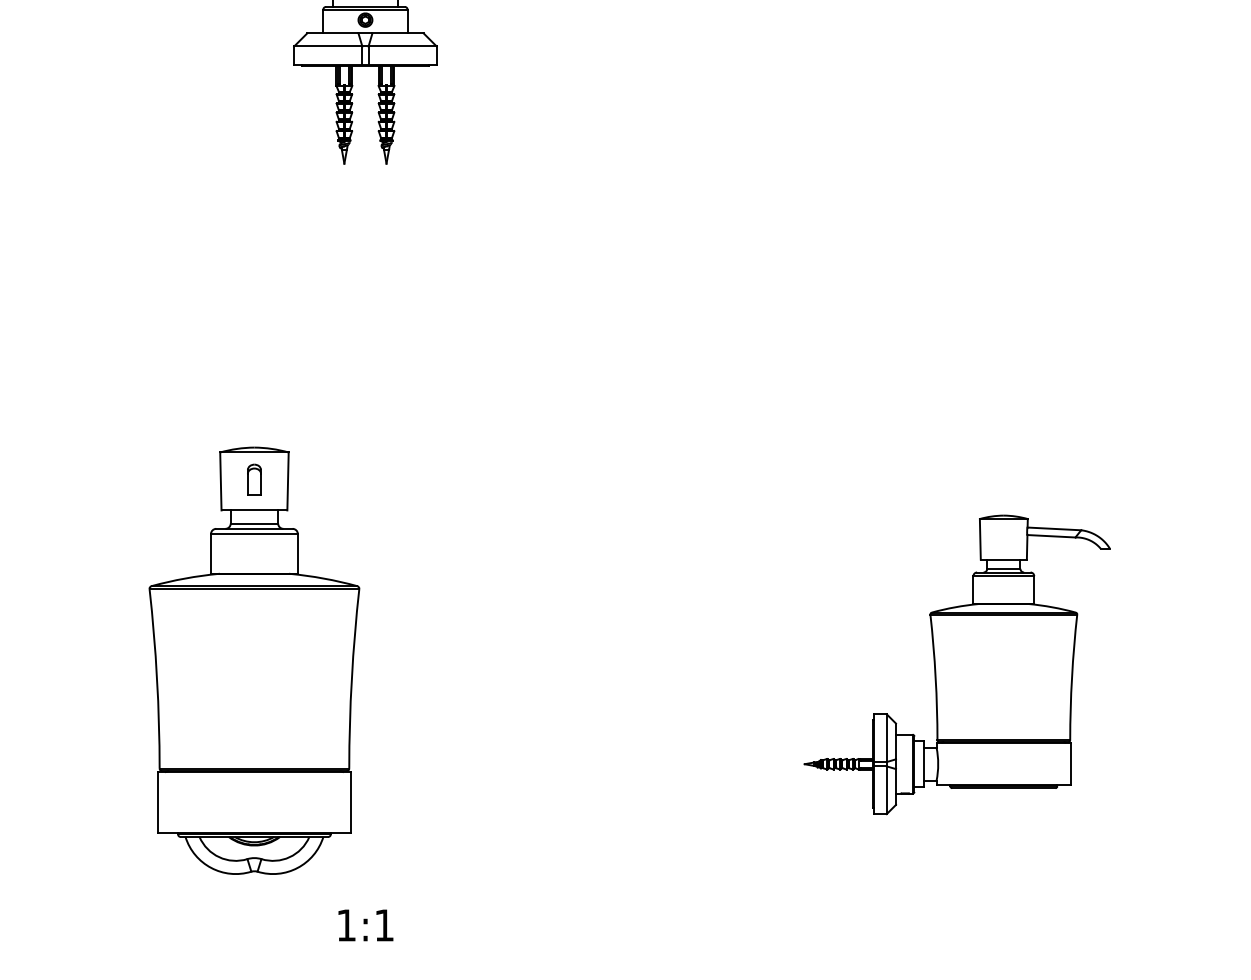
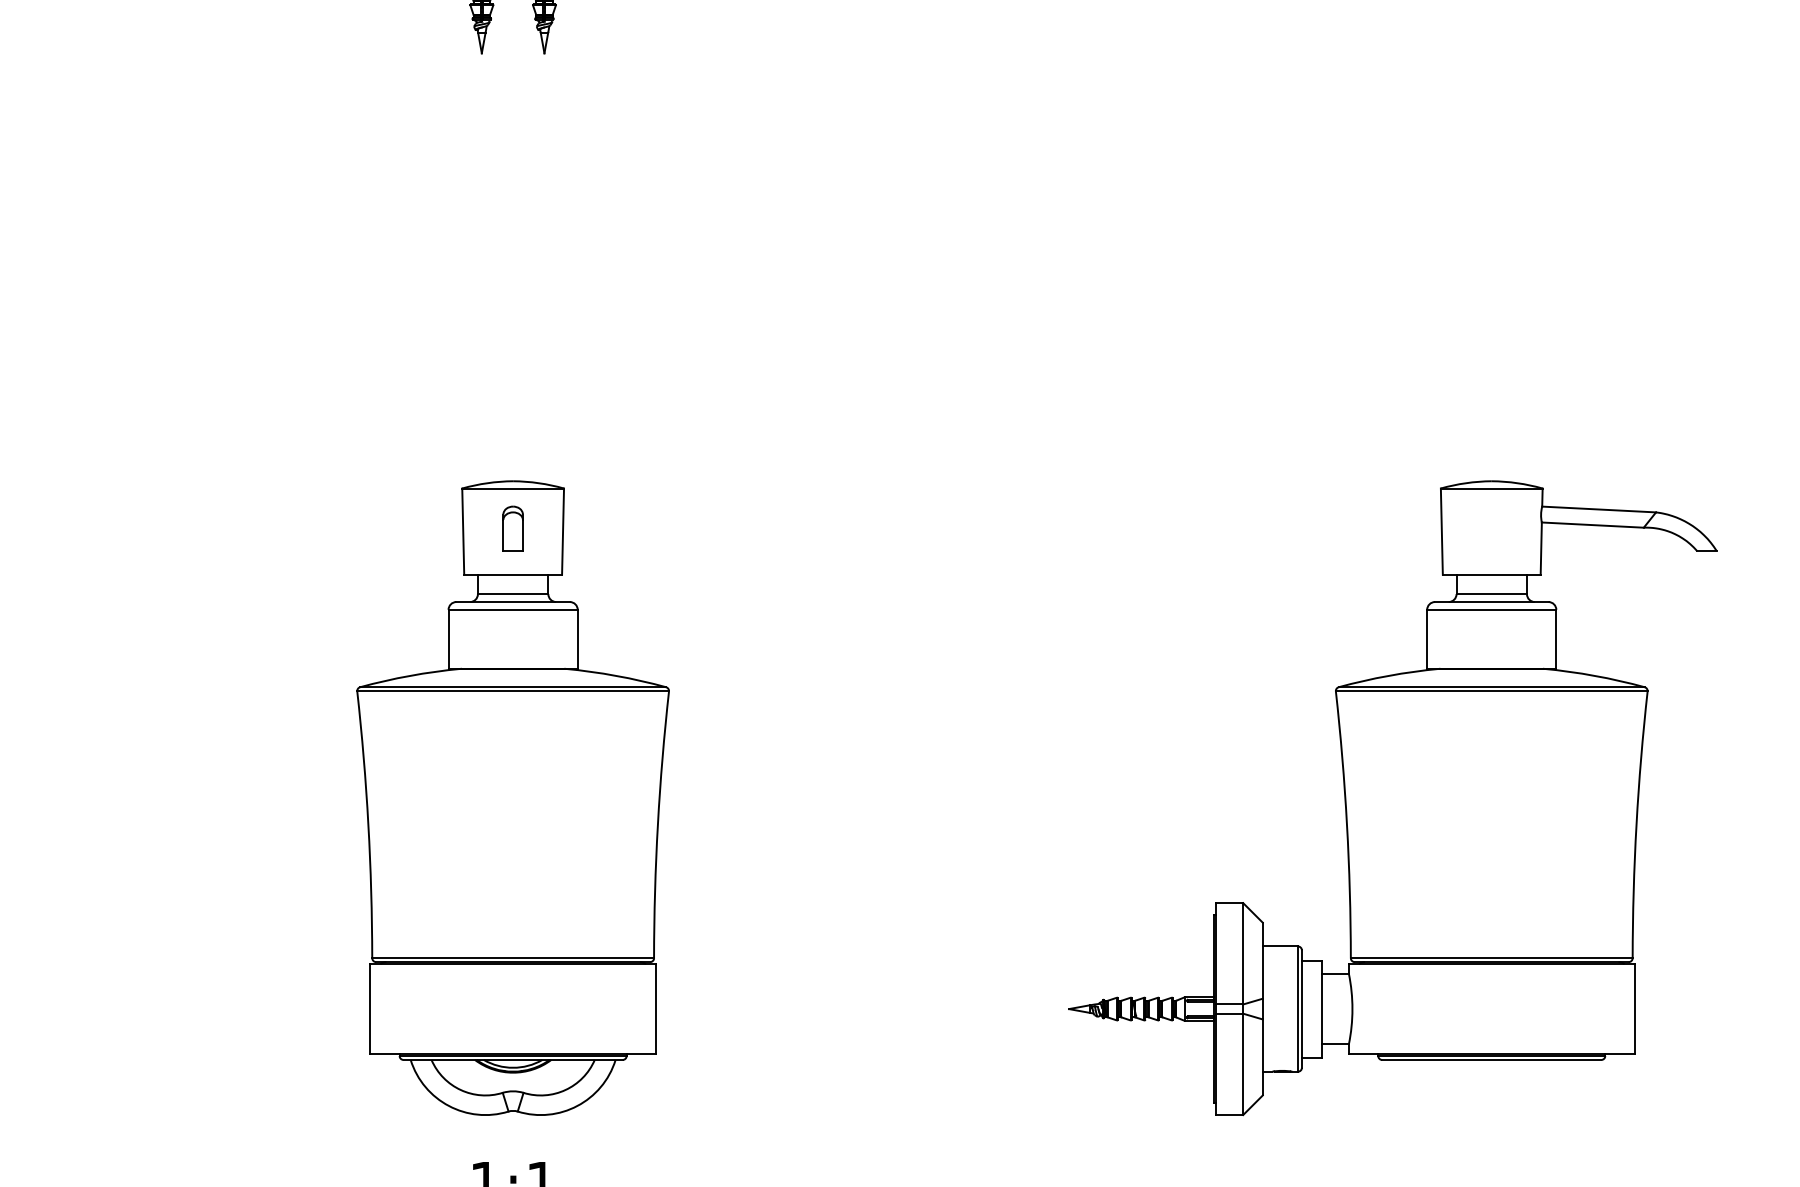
part: (254, 660) -> (513, 797), moved
part: (956, 664) -> (1391, 797), size x1.43

